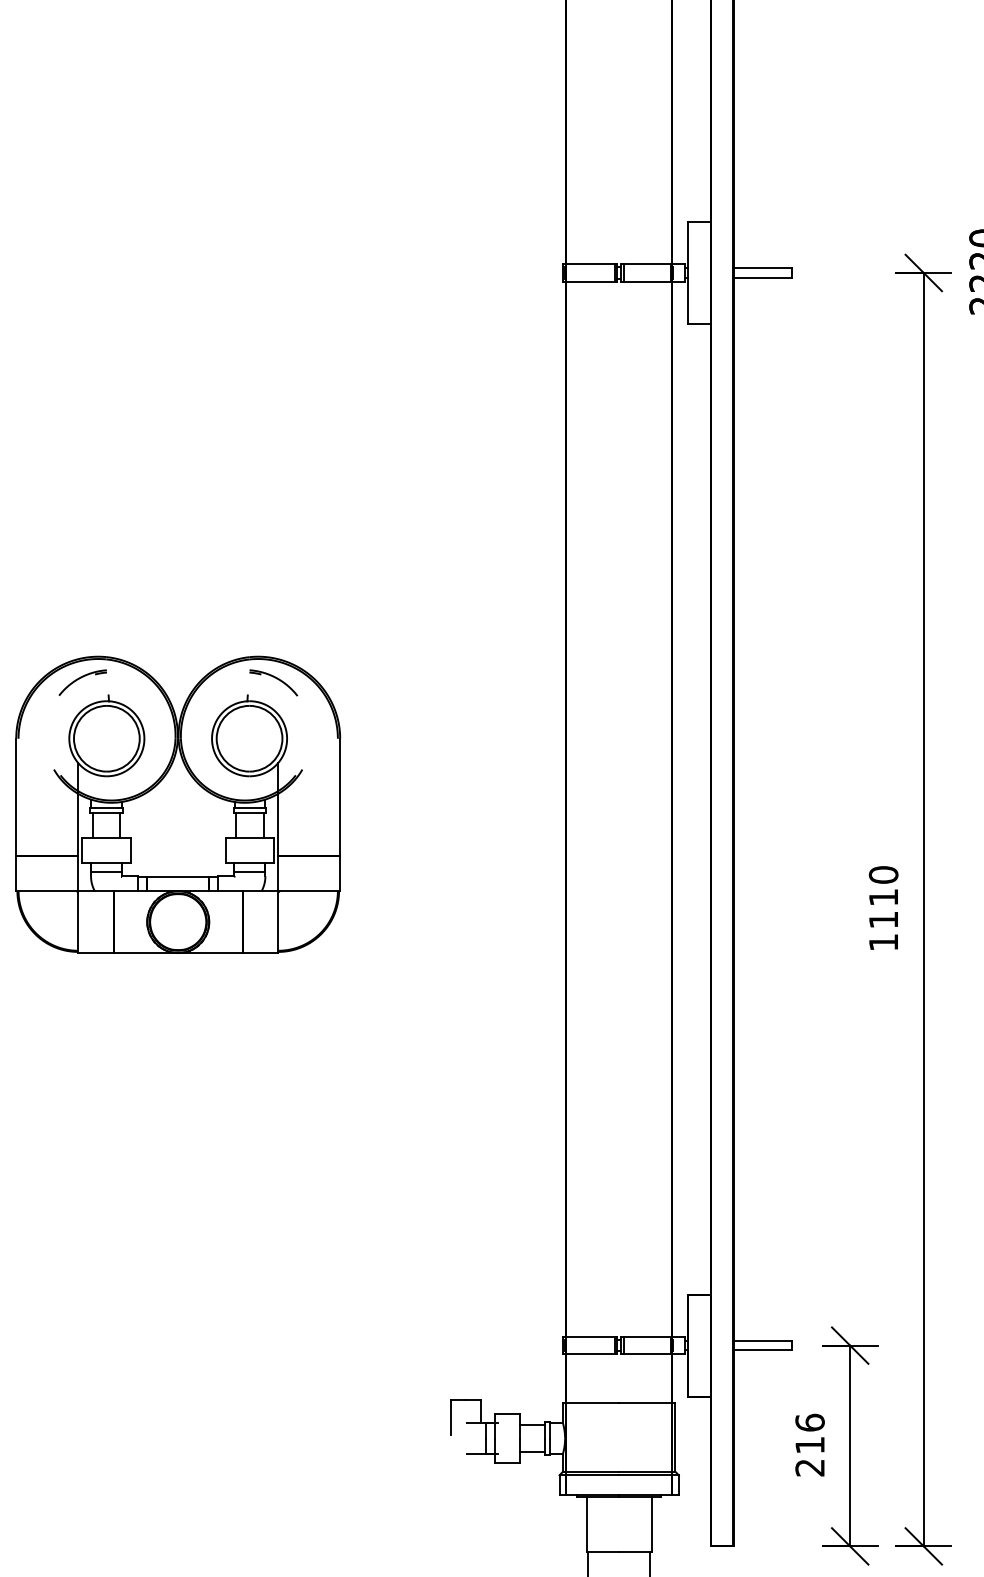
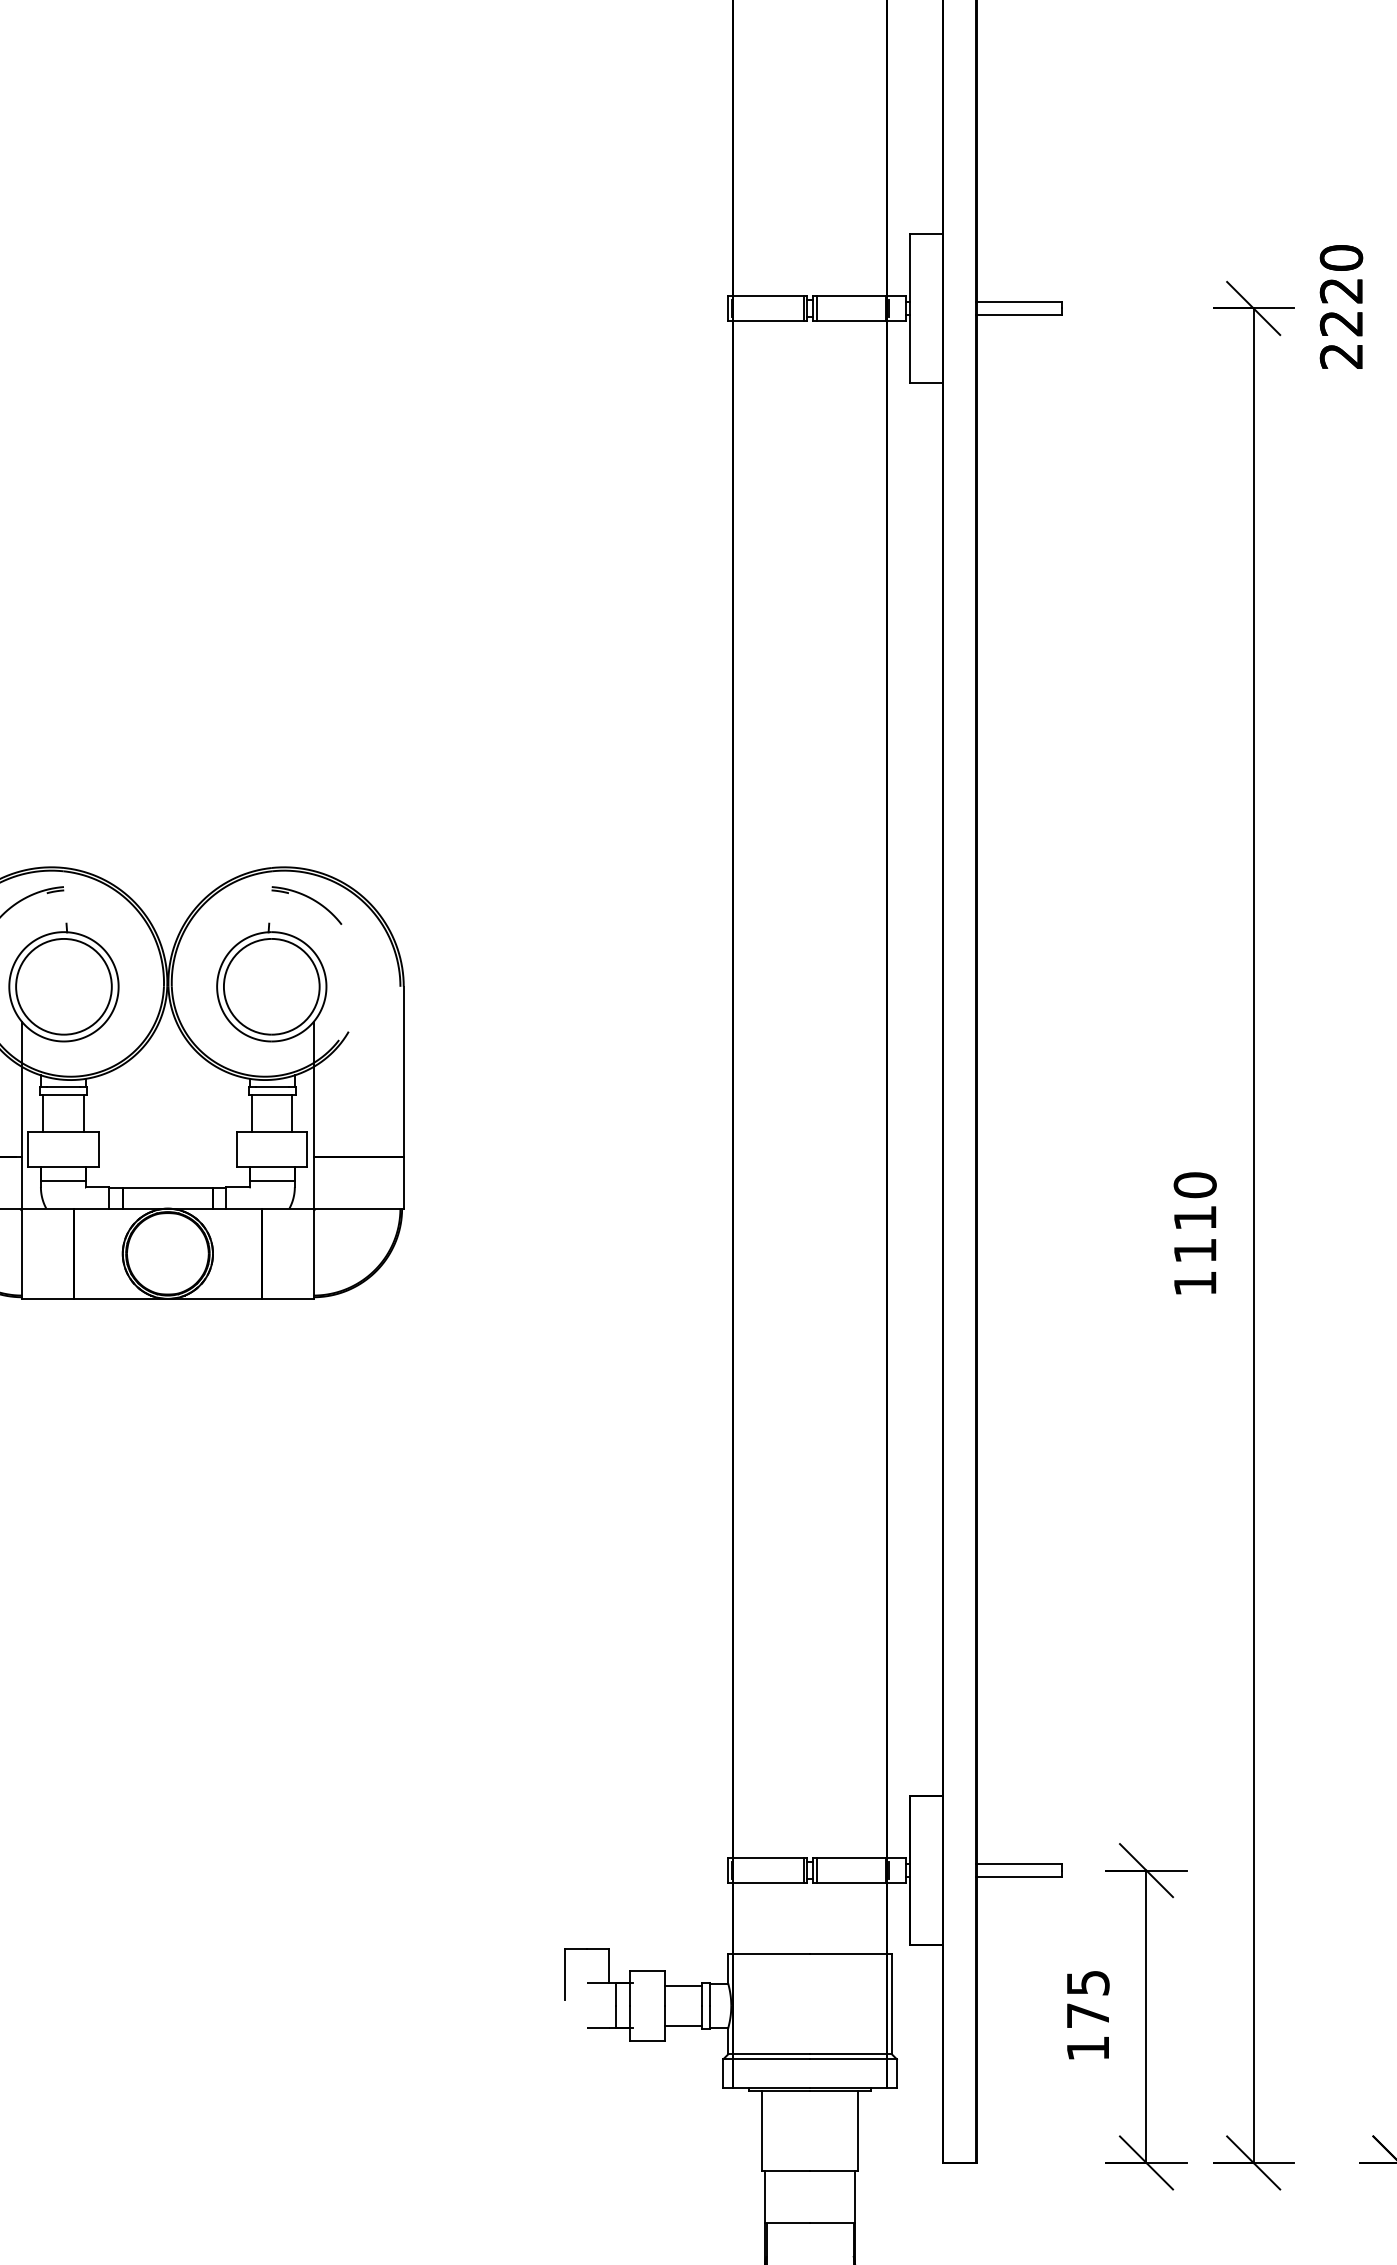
text: (809, 1444) -> (1087, 2014), 216 -> 175

